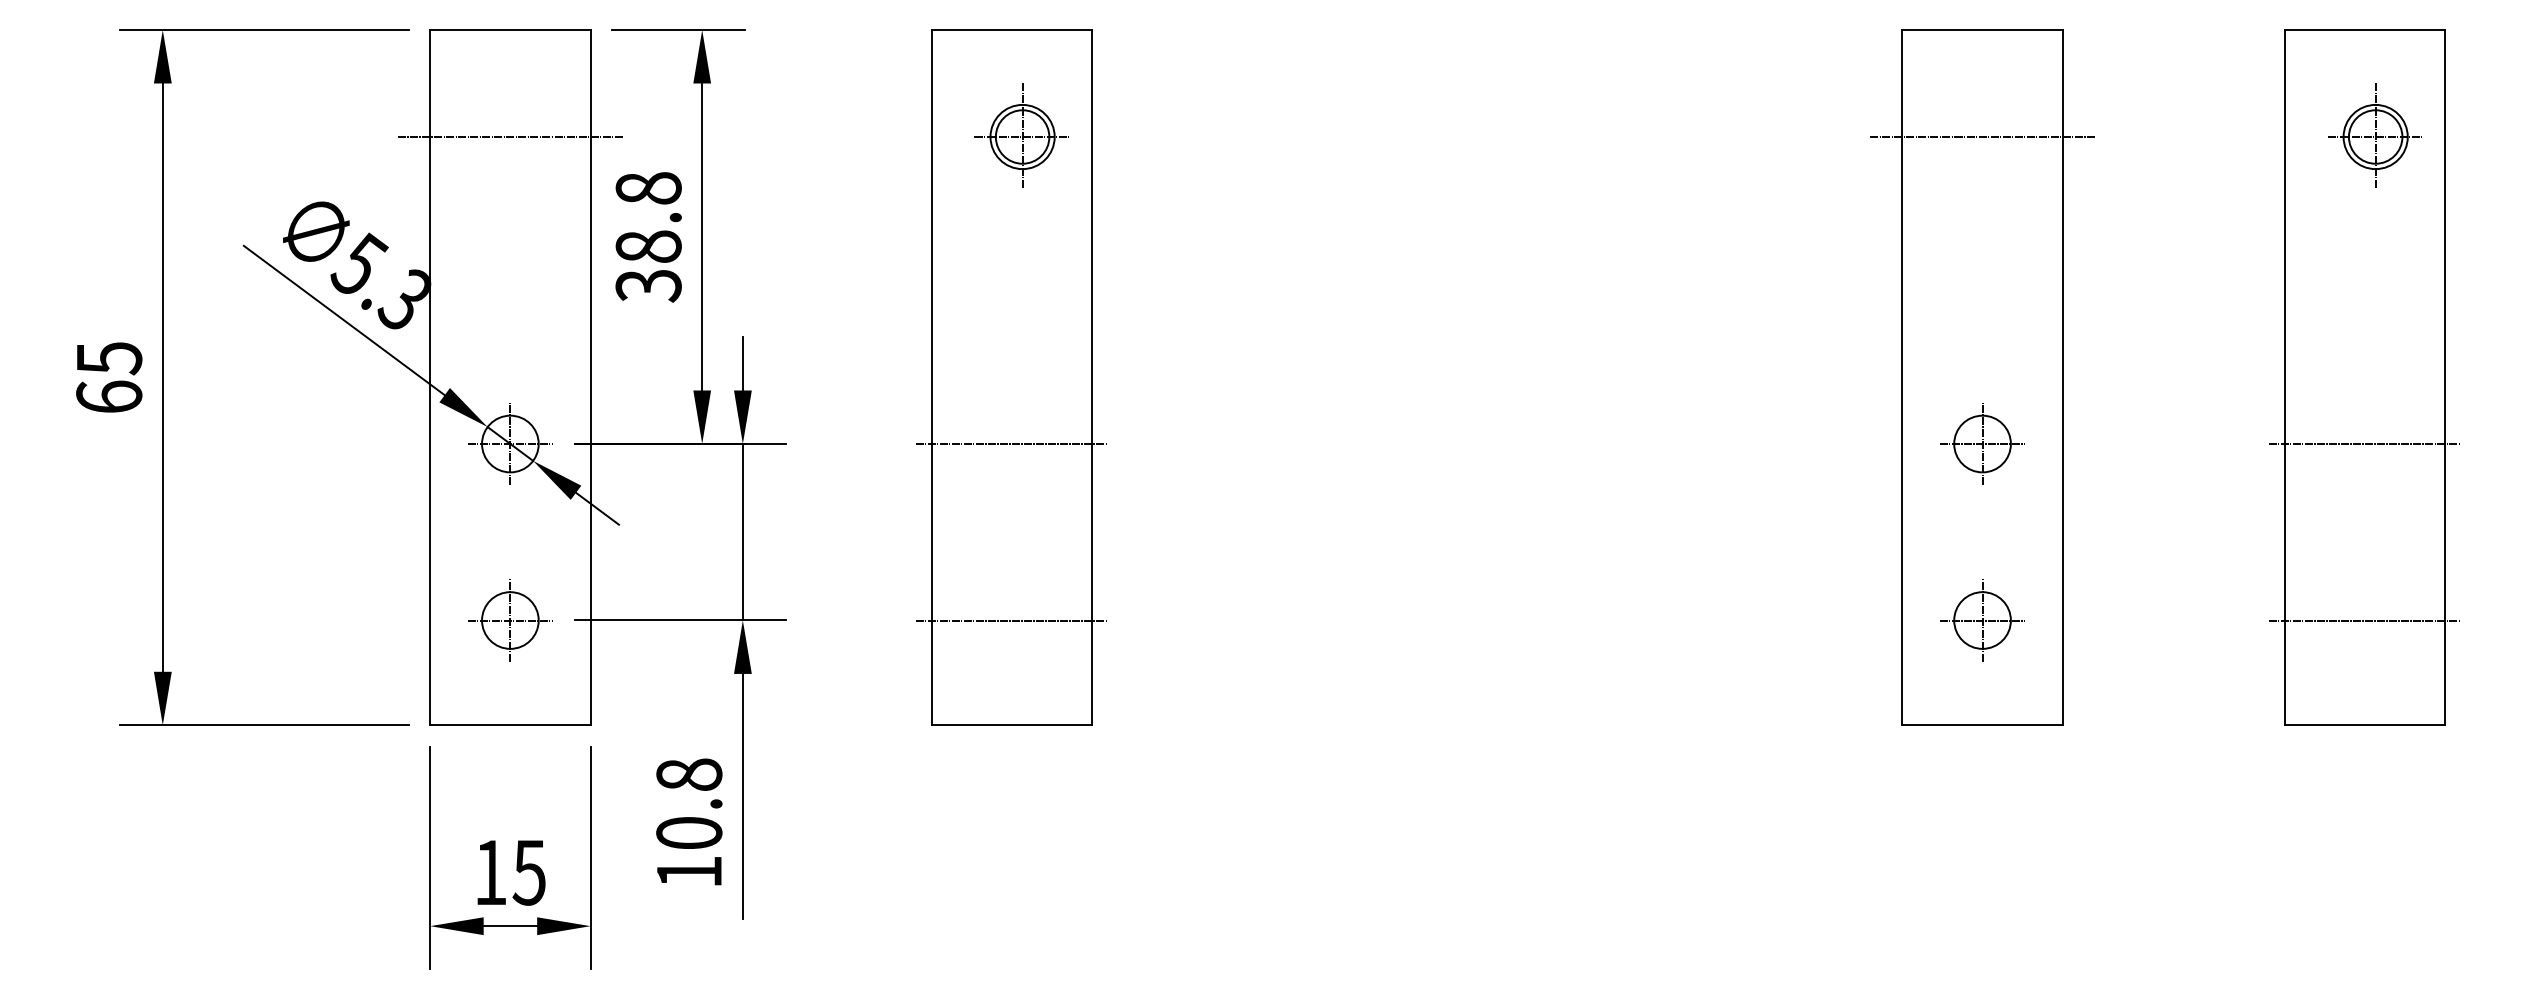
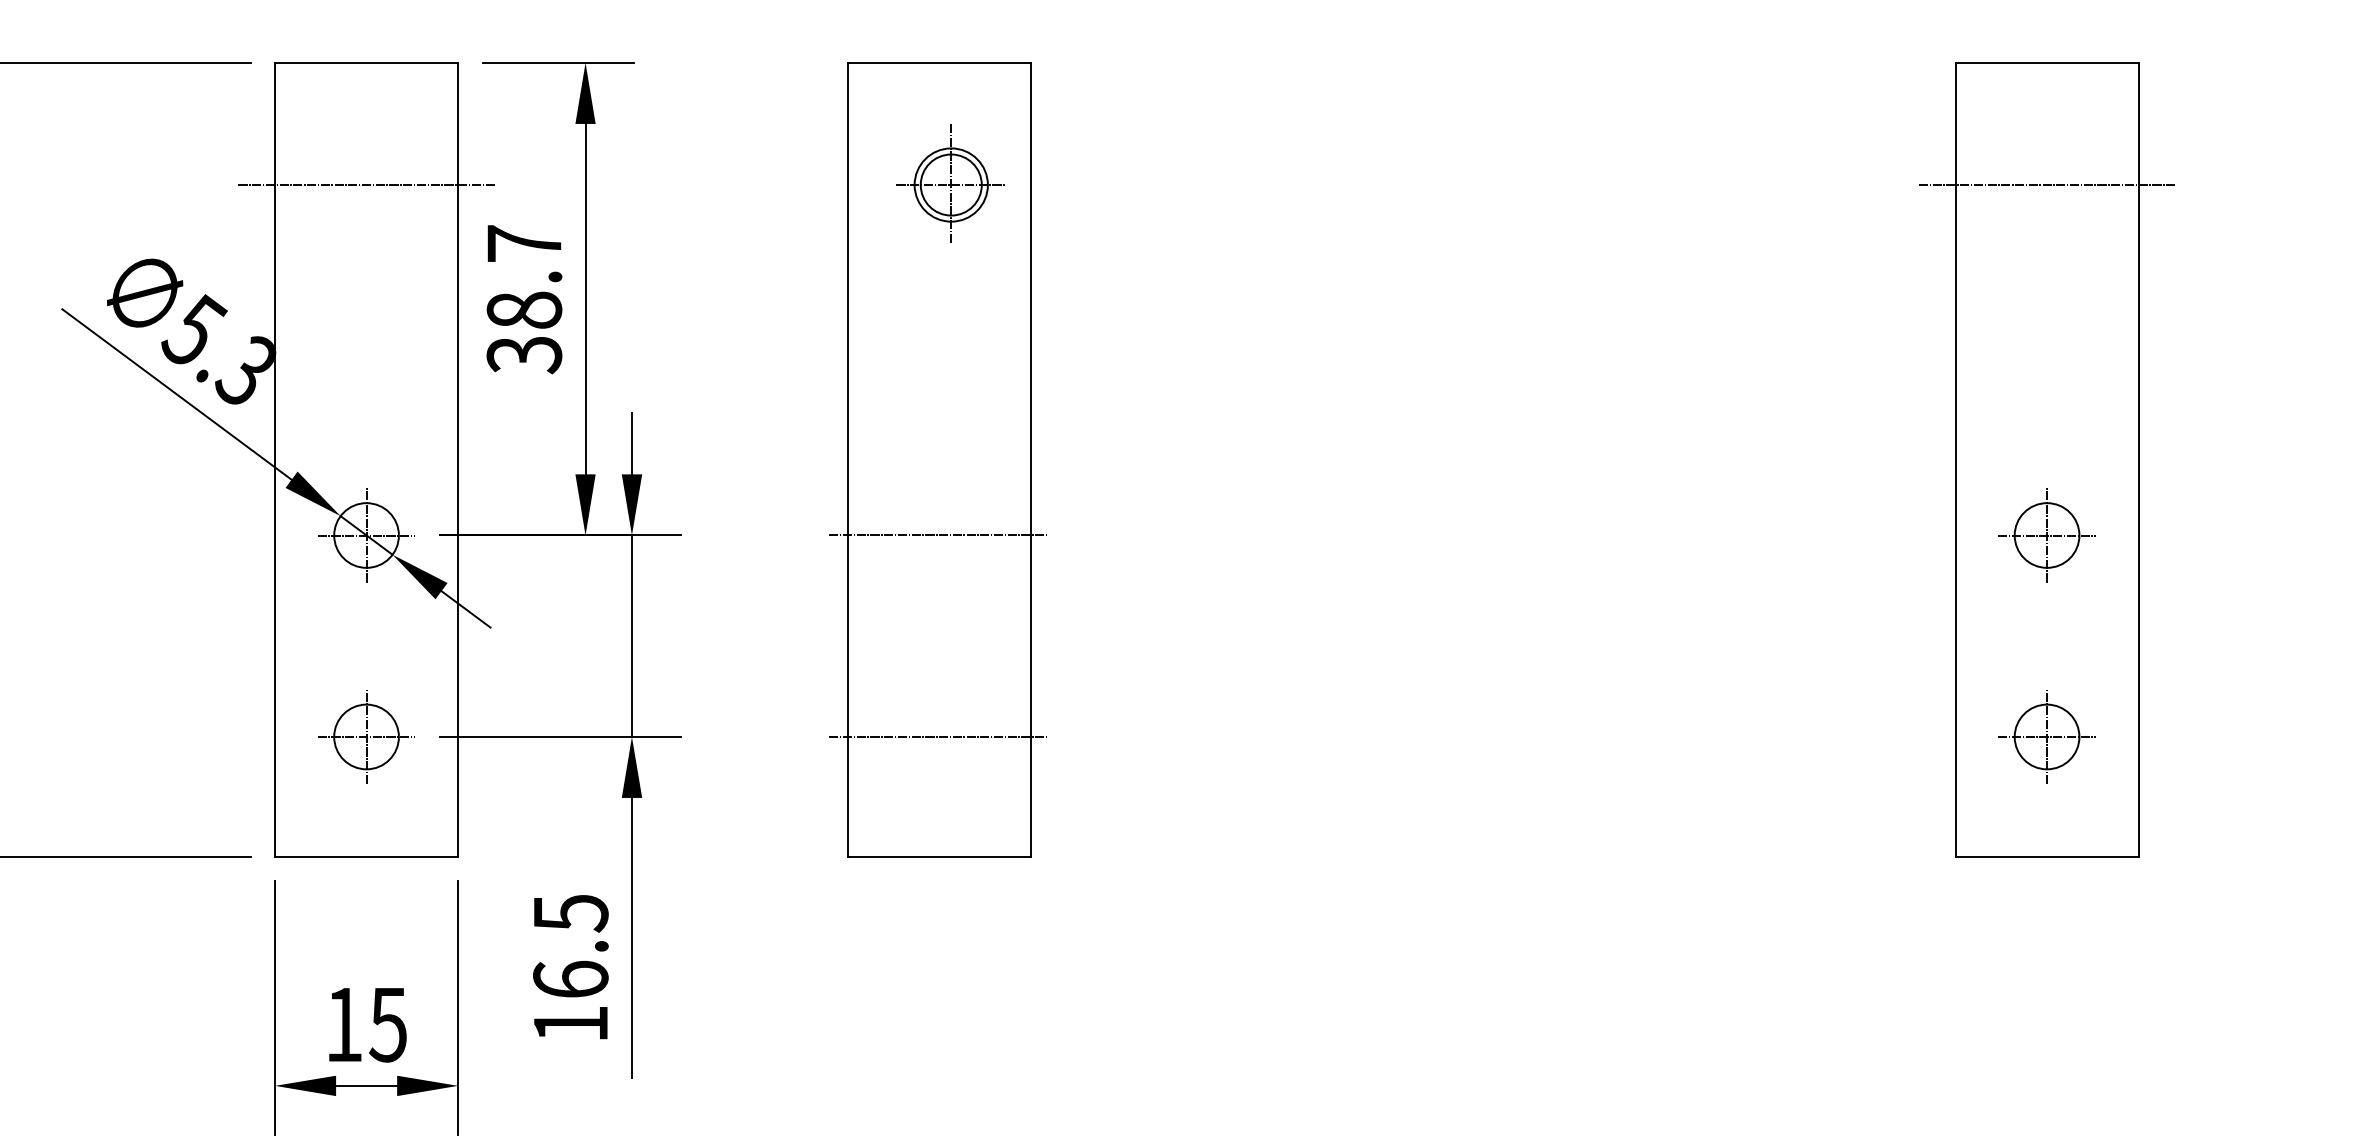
text: (648, 188) -> (524, 243), 38.8 -> 38.7
text: (689, 803) -> (571, 945), 10.8 -> 16.5

